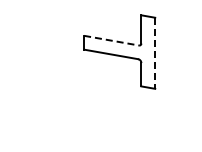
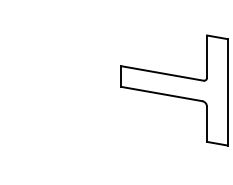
line: (111, 40) -> (162, 73), dashed -> solid
line: (155, 53) -> (228, 92), dashed -> solid

